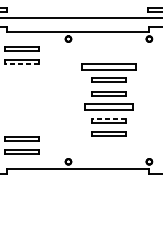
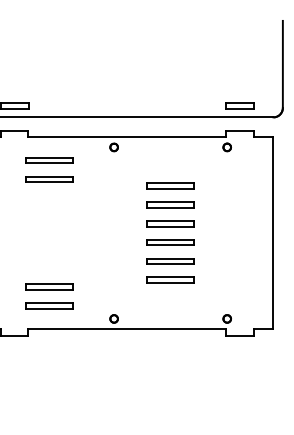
line: (22, 64) -> (49, 182), dashed -> solid
part: (108, 66) -> (170, 185), size x0.62
part: (108, 107) -> (170, 242), size x0.71
line: (108, 118) -> (170, 258), dashed -> solid

